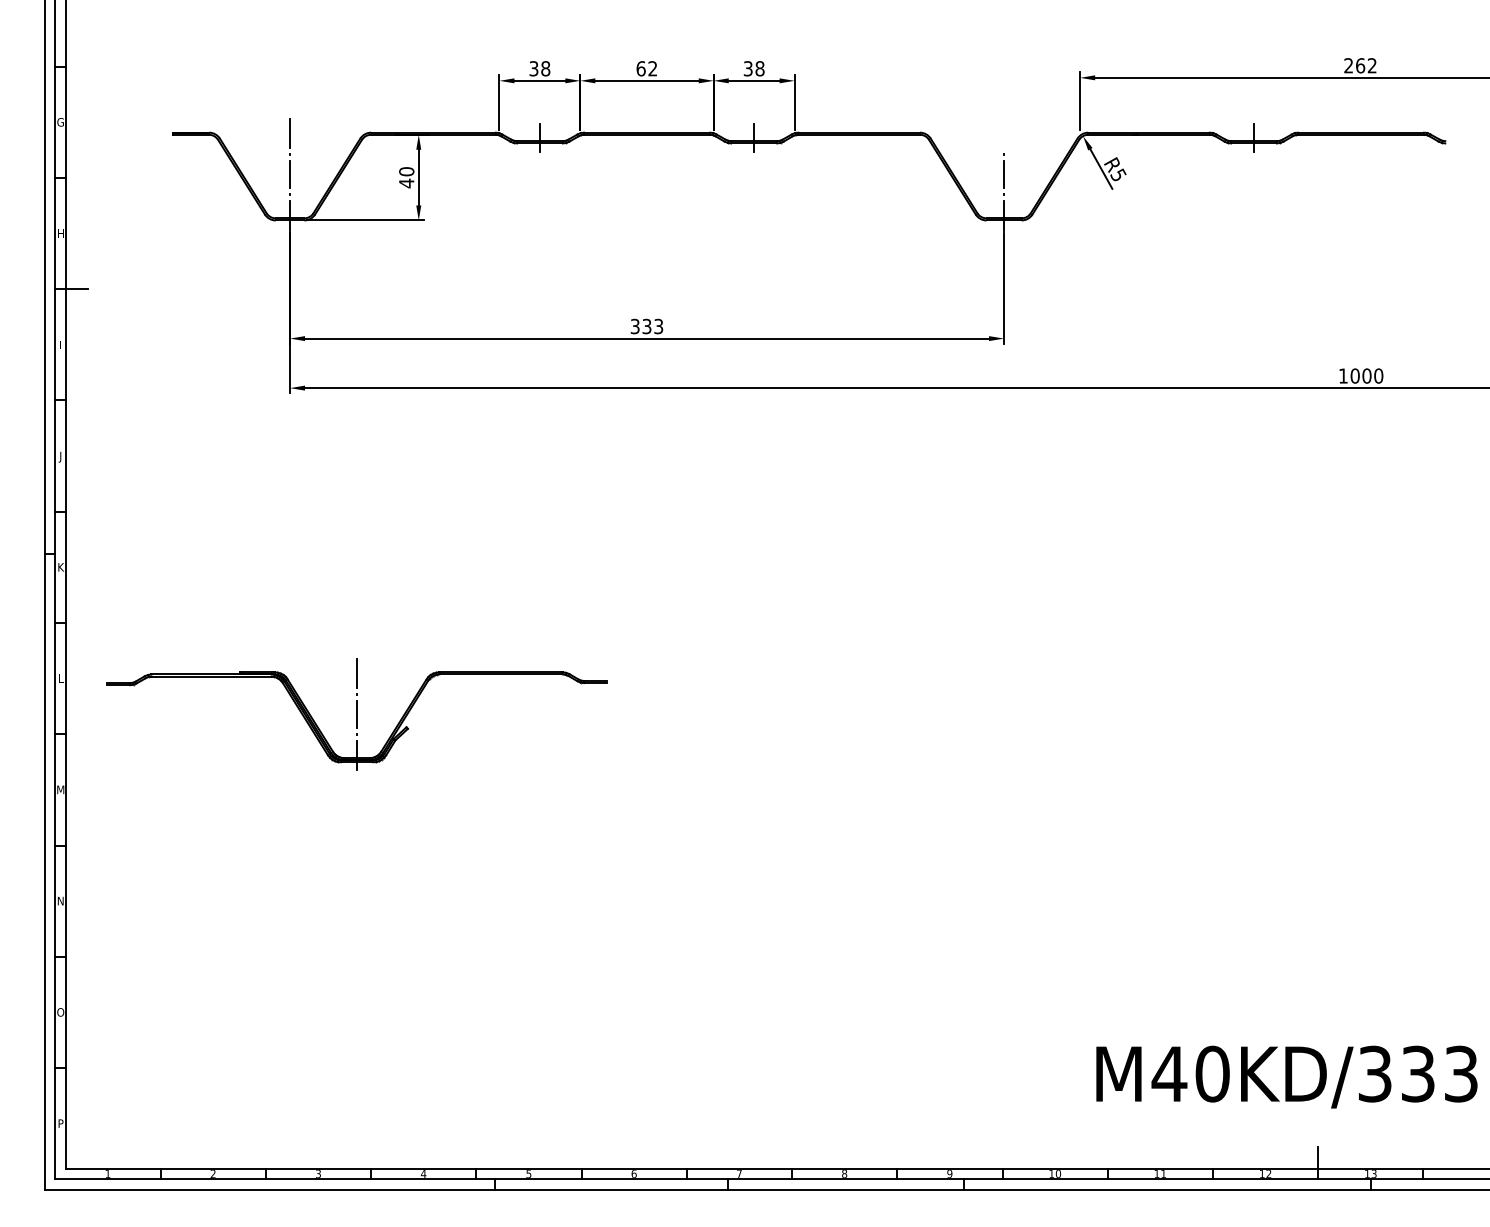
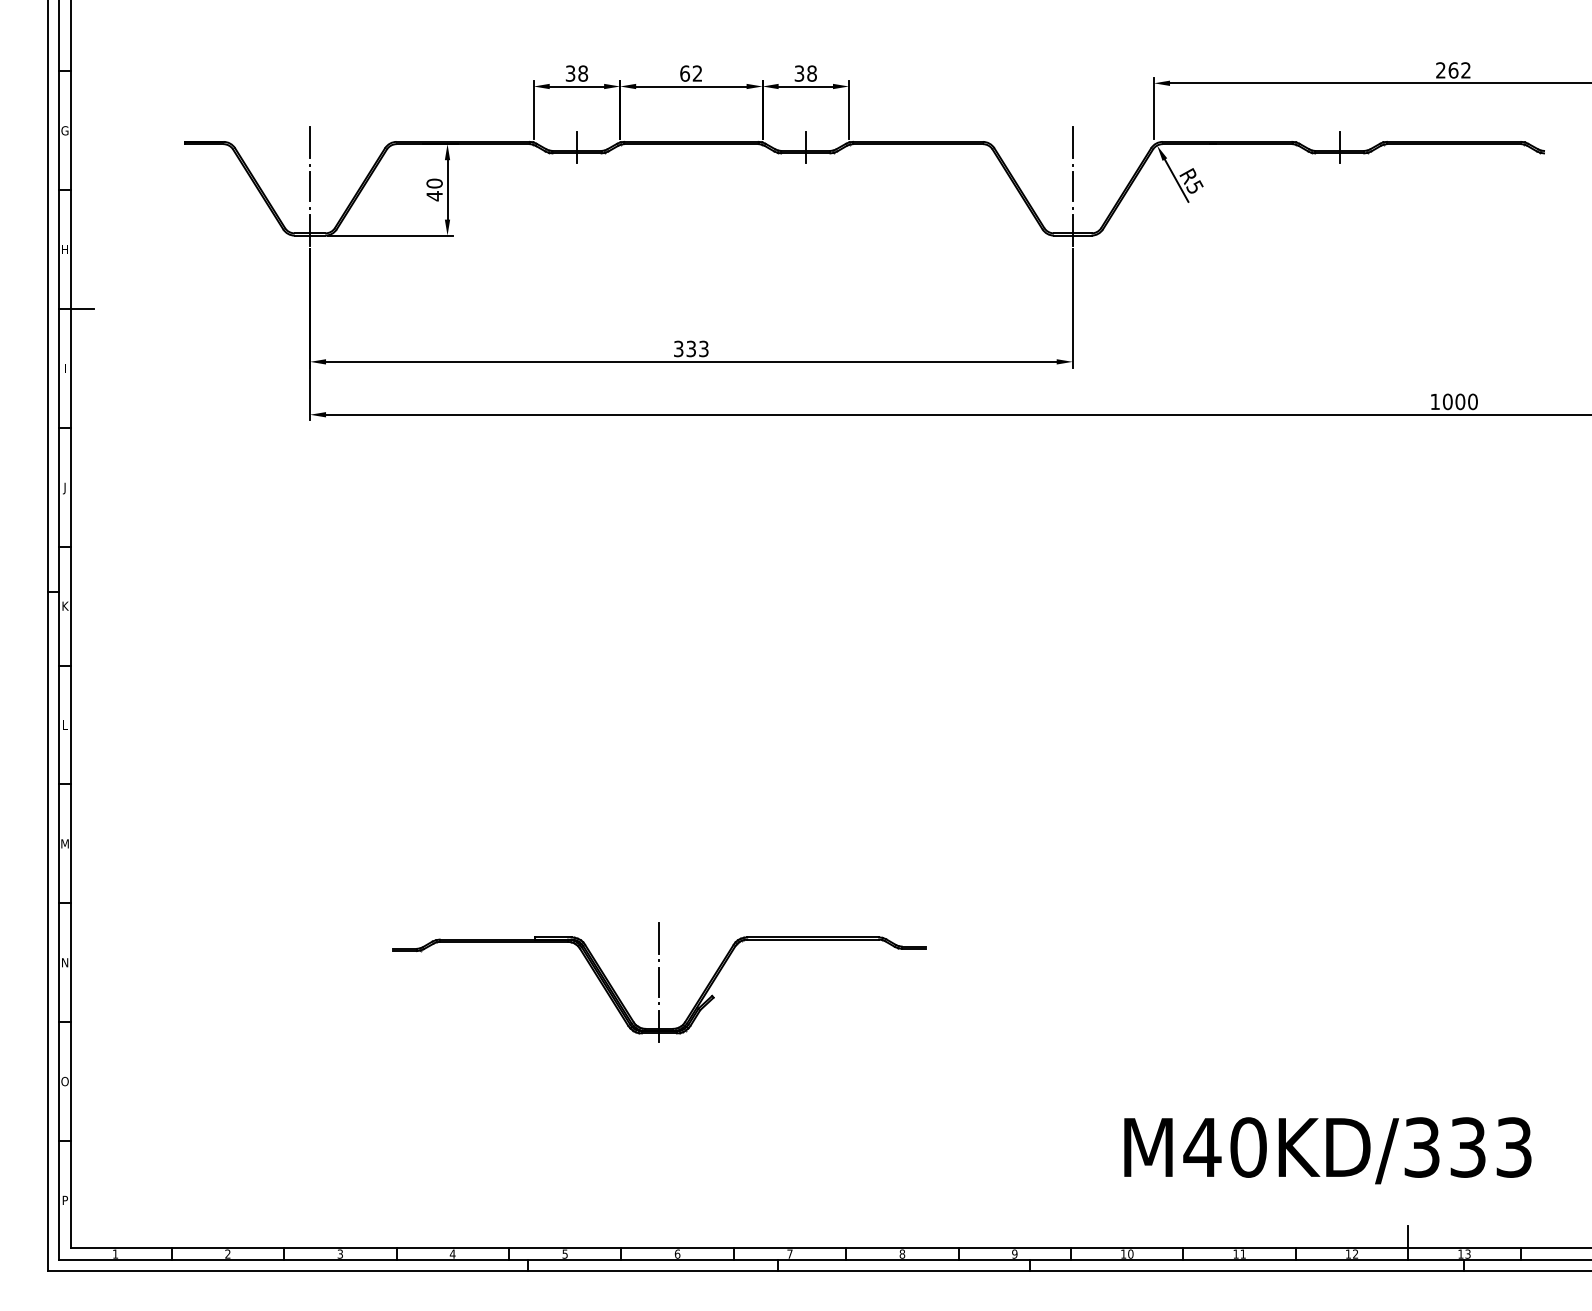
line: (1004, 132) -> (1073, 141), added
part: (356, 714) -> (658, 982), moved
text: (1286, 1076) -> (1327, 1150), moved

